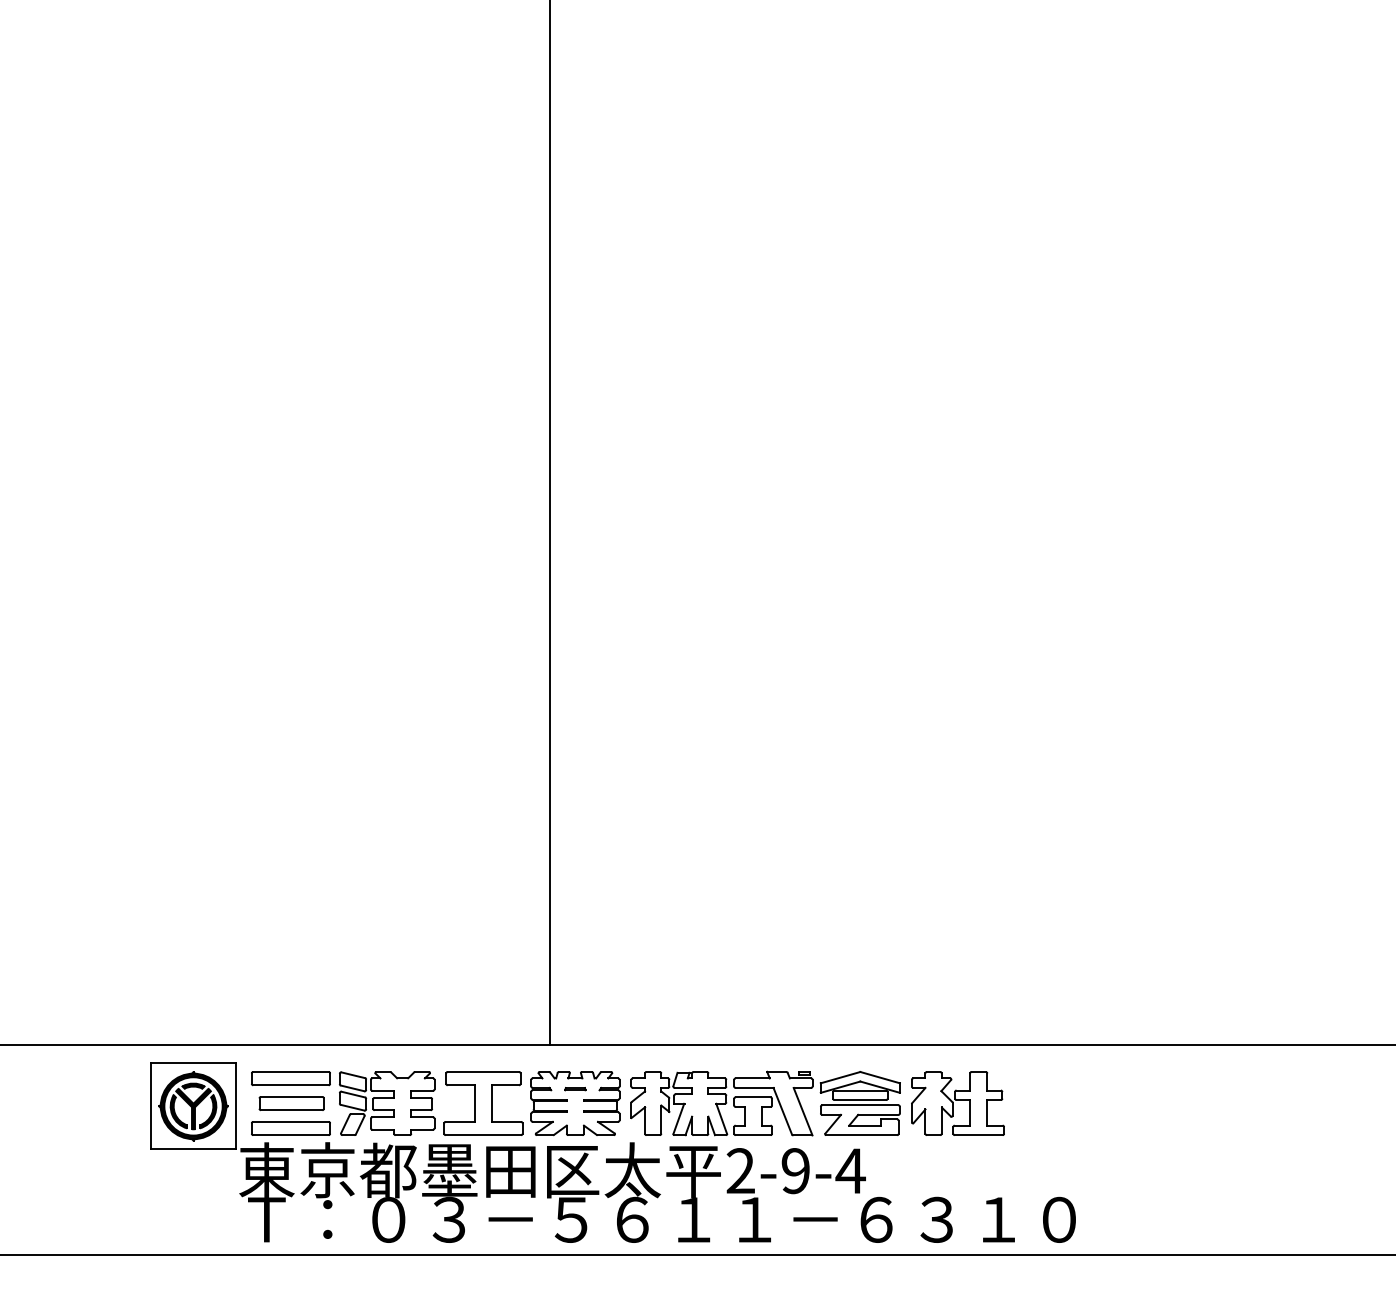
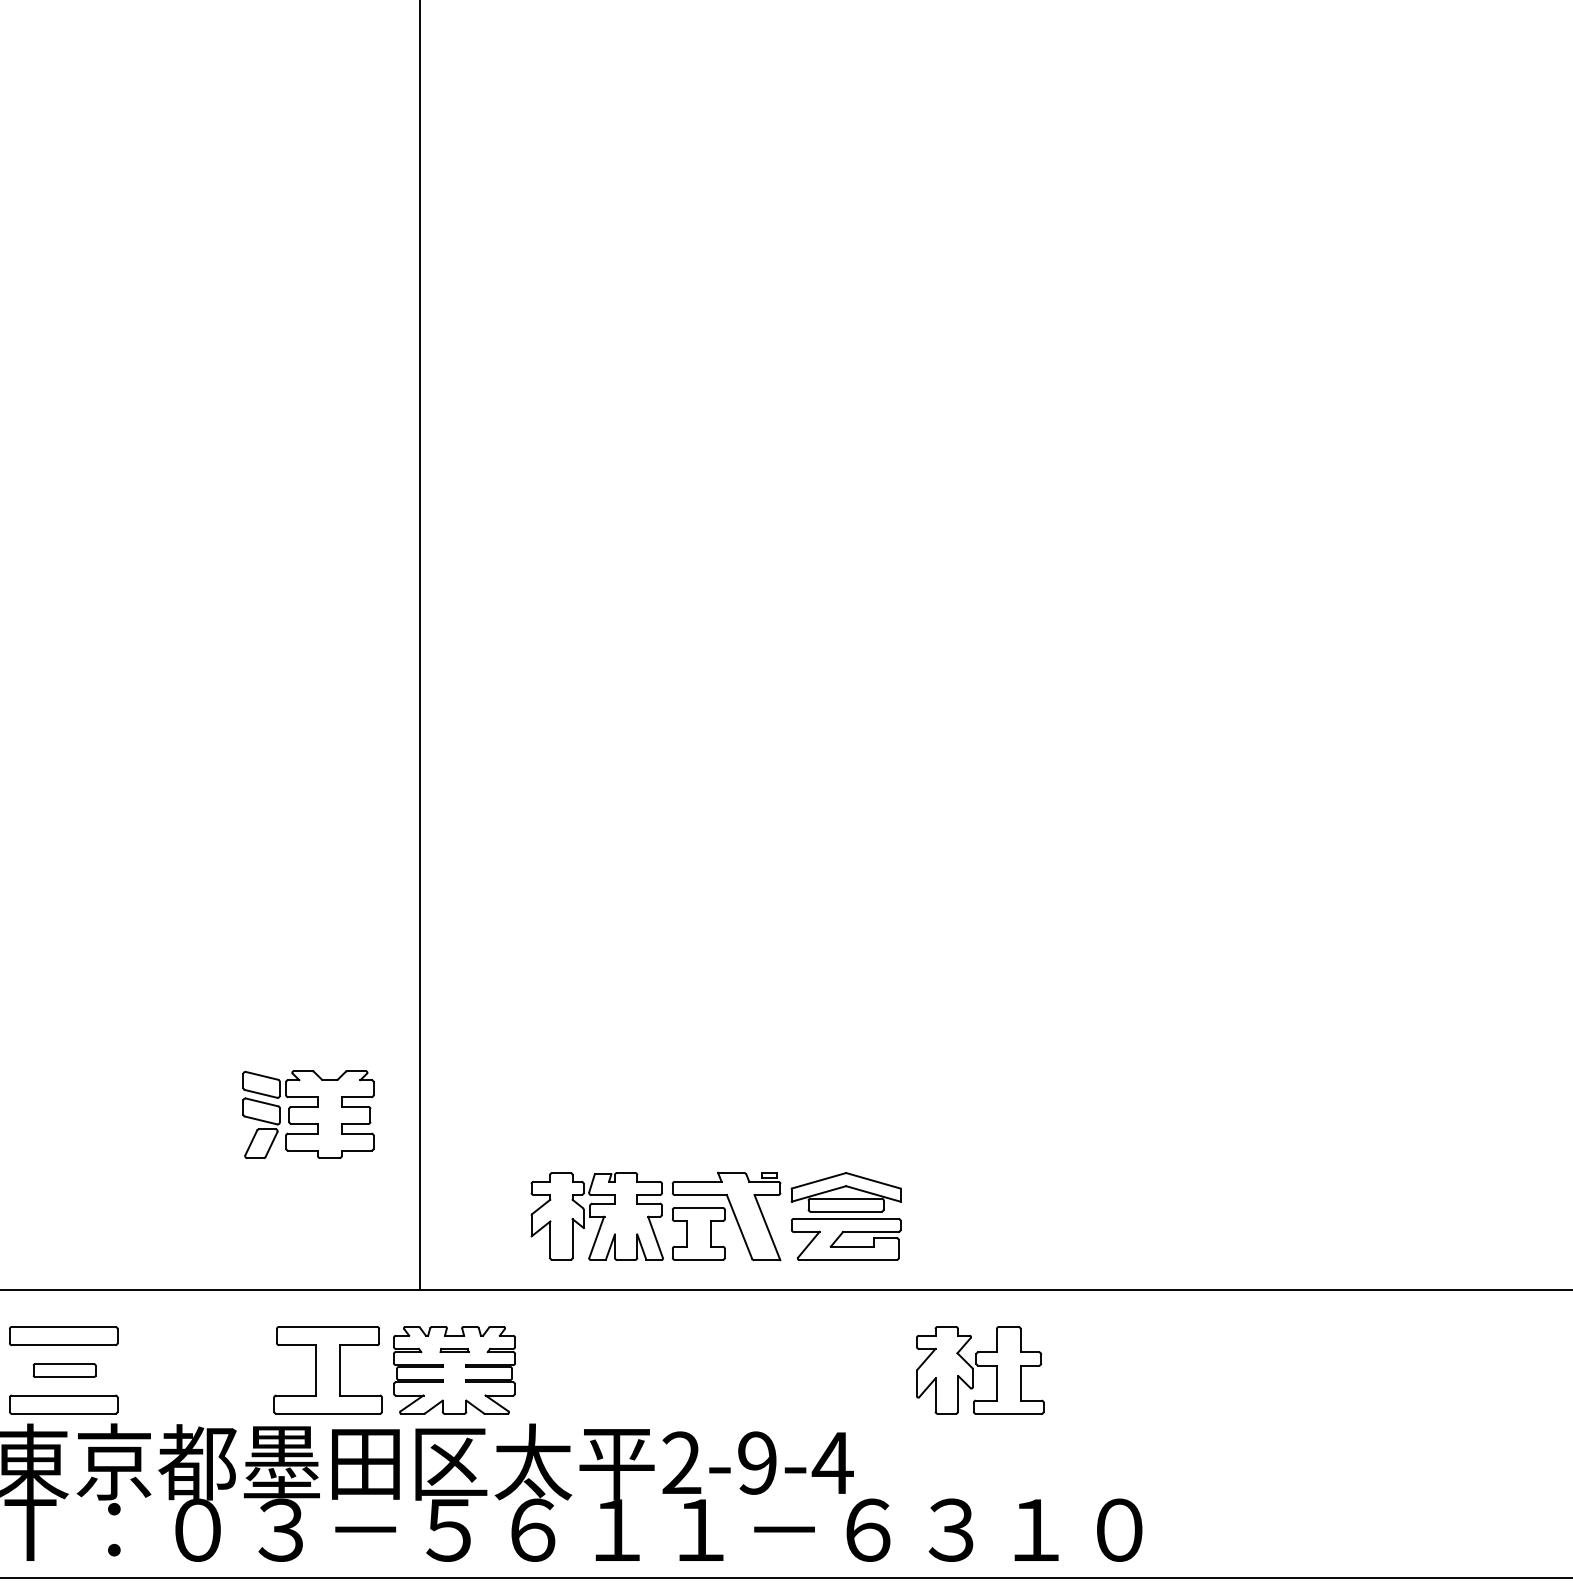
part: (291, 1103) -> (64, 1370), size x0.7
part: (387, 1103) -> (309, 1114), moved
part: (765, 1103) -> (715, 1216), moved

